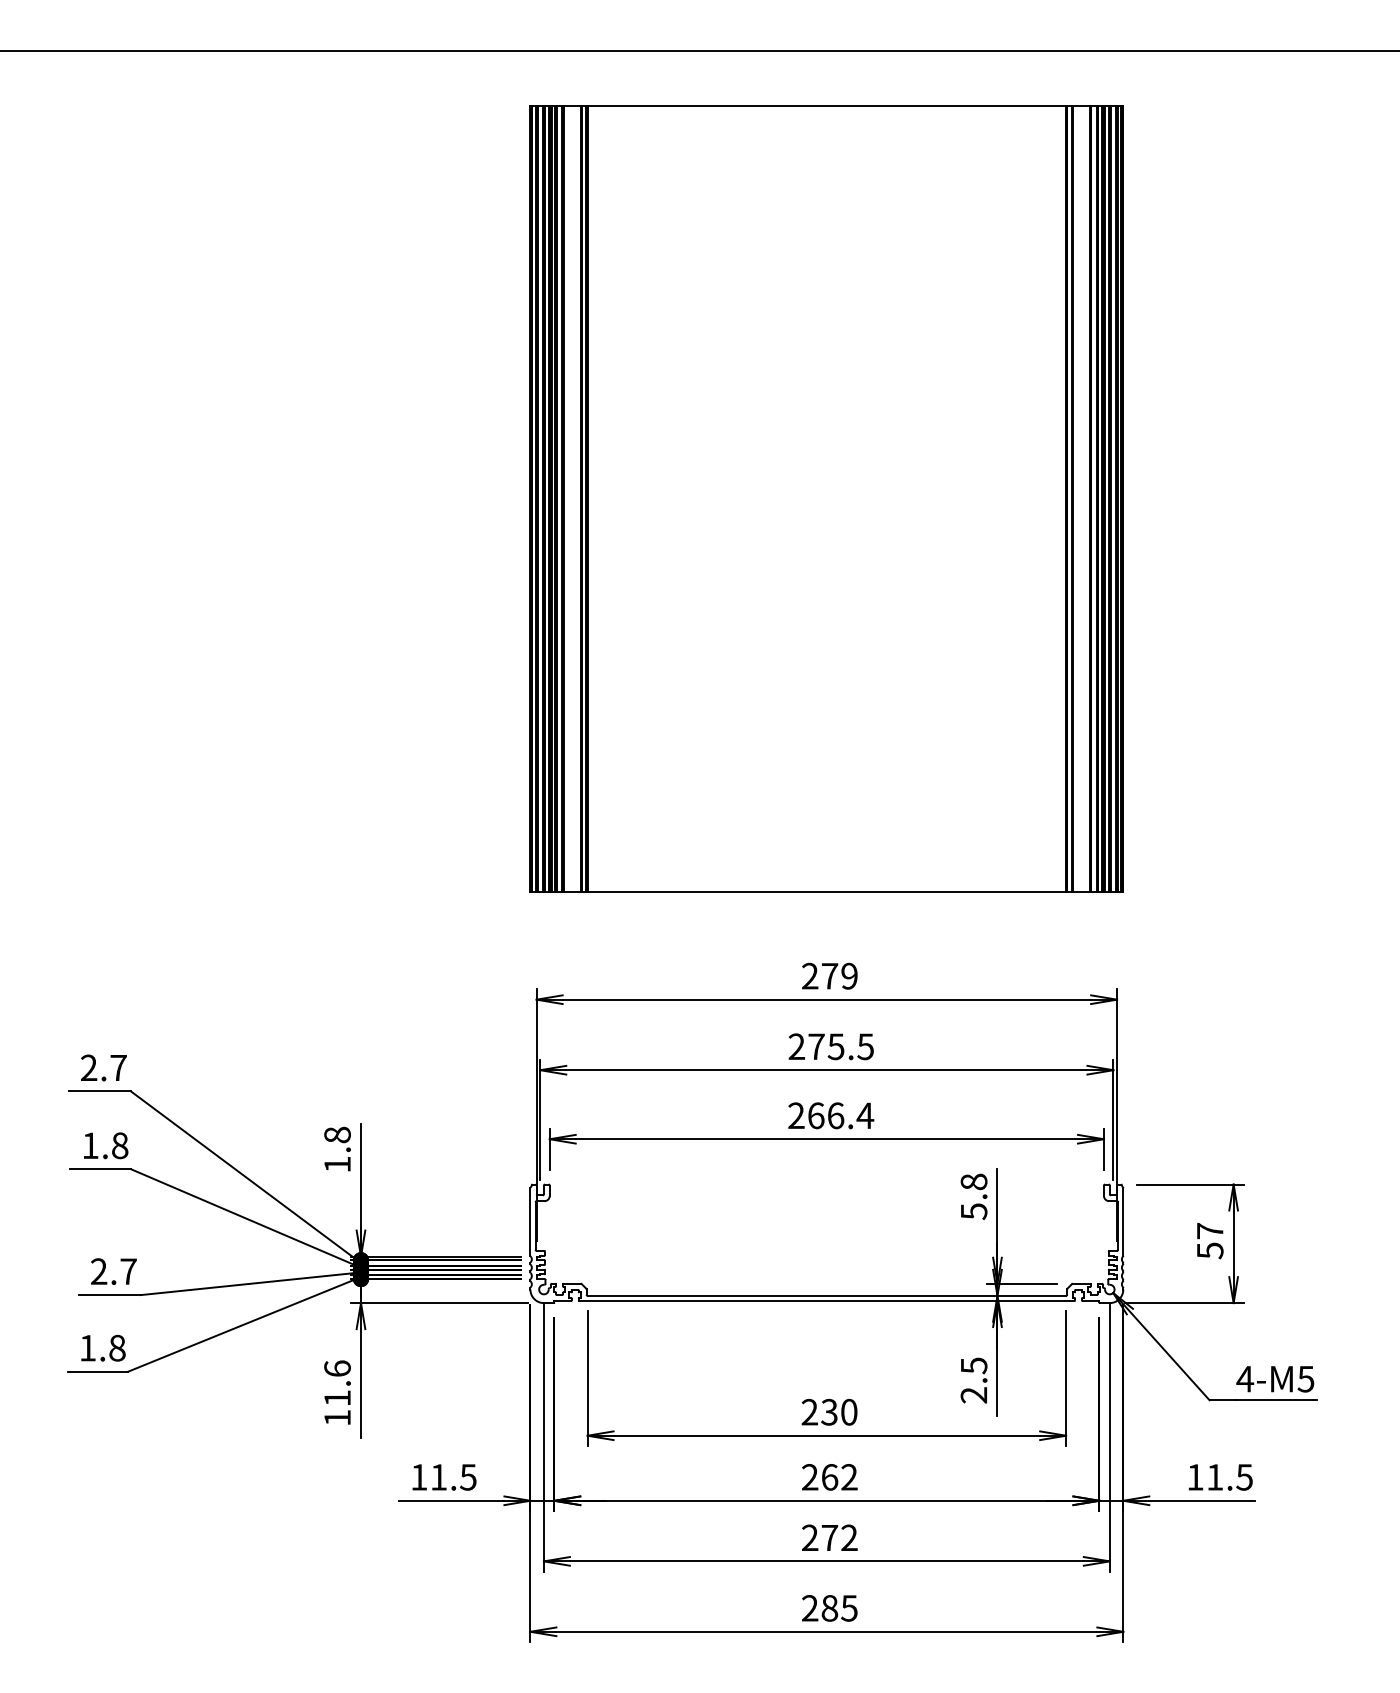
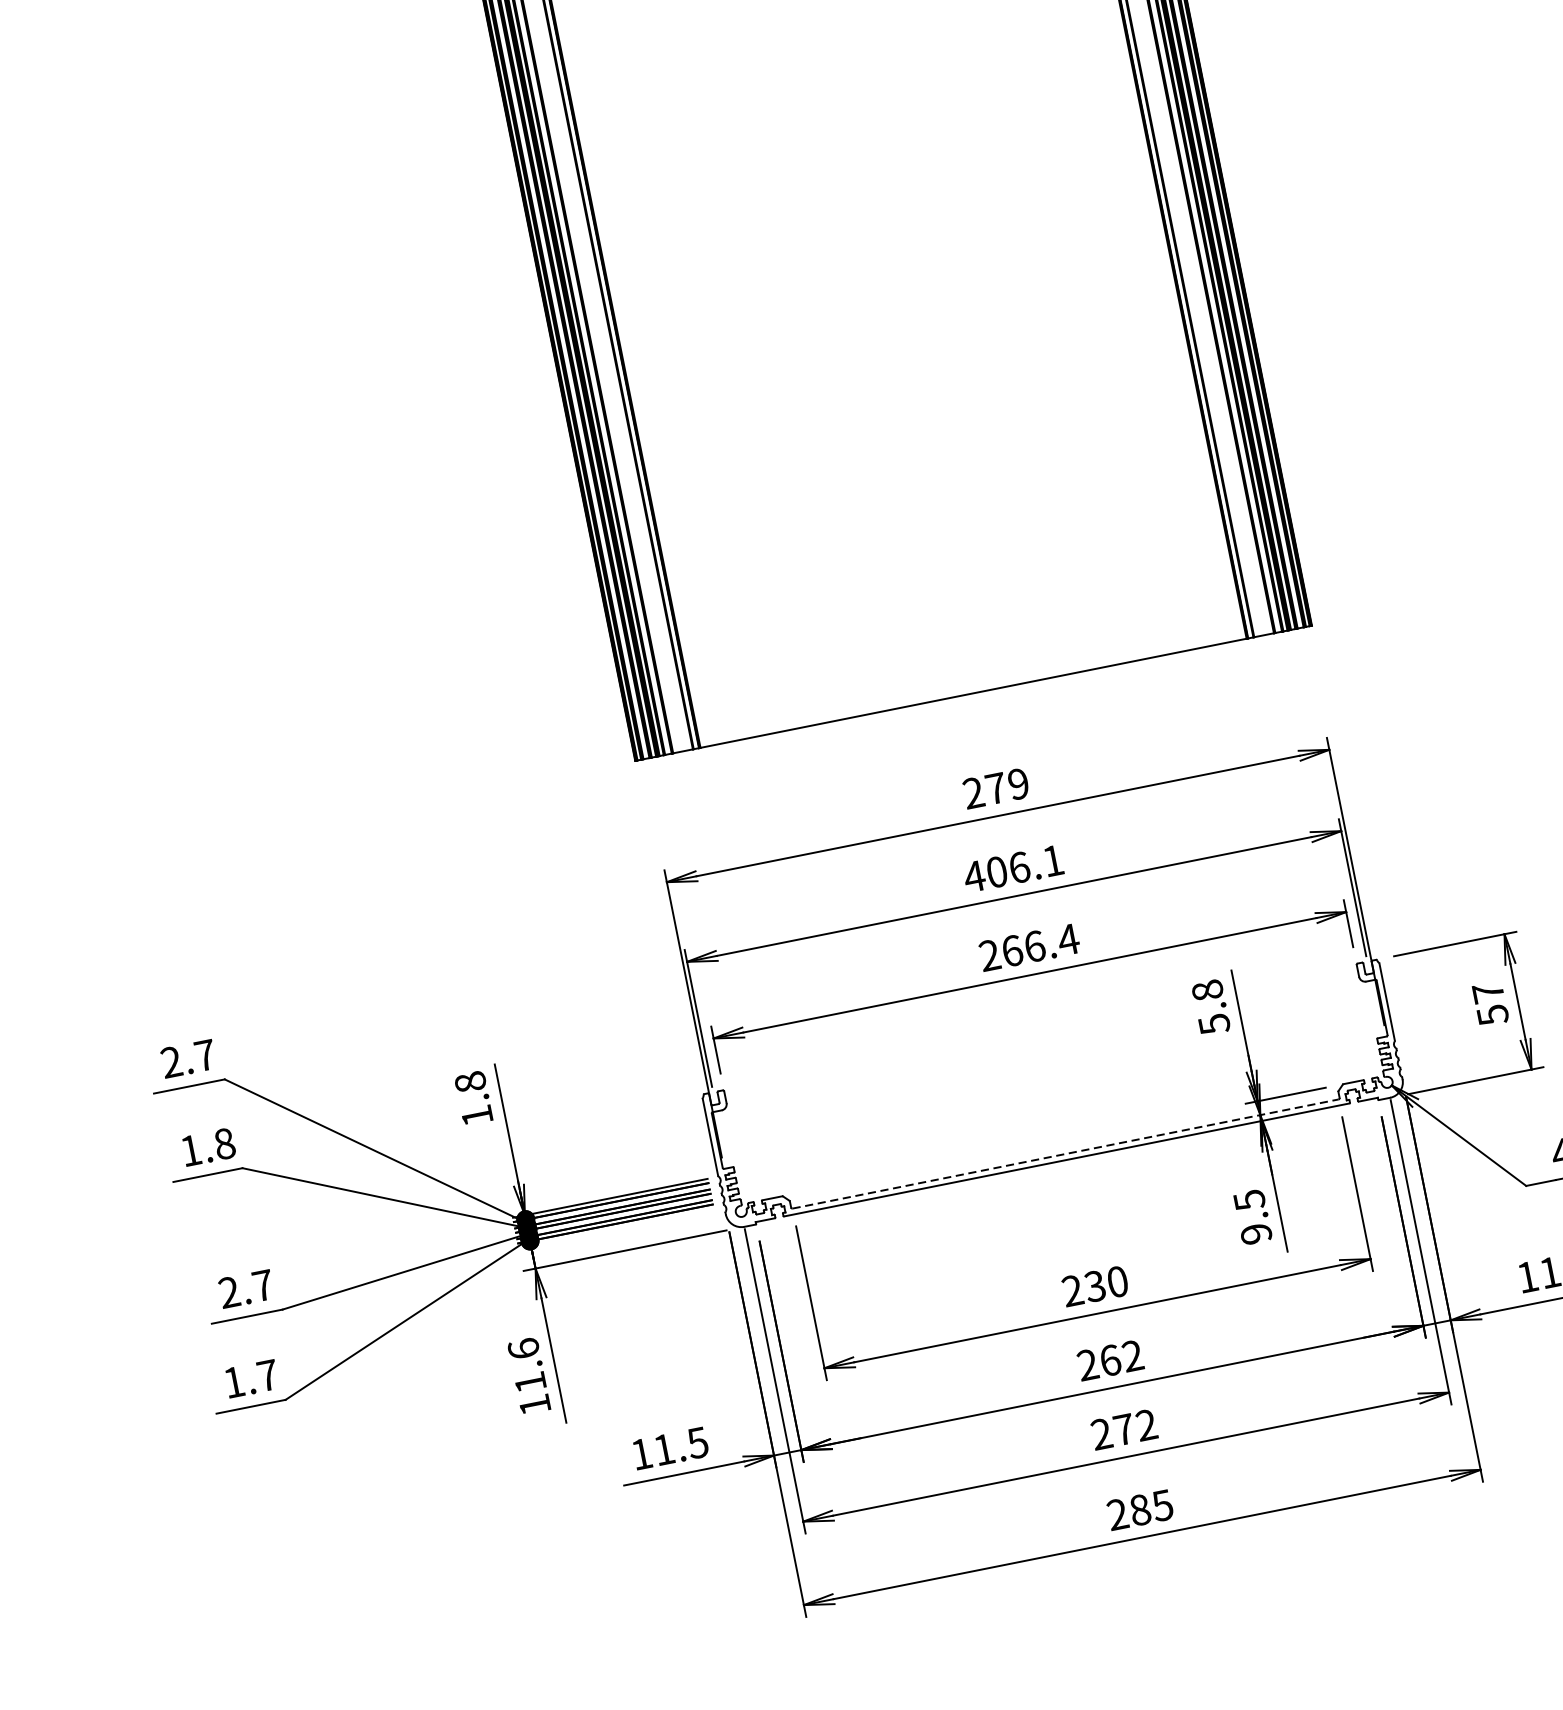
text: (830, 1046) -> (1012, 868), 275.5 -> 406.1
line: (827, 1295) -> (1066, 1153), solid -> dashed
text: (117, 1347) -> (267, 1374), 1.8 -> 1.7
text: (974, 1395) -> (1256, 1234), 2.5 -> 9.5

